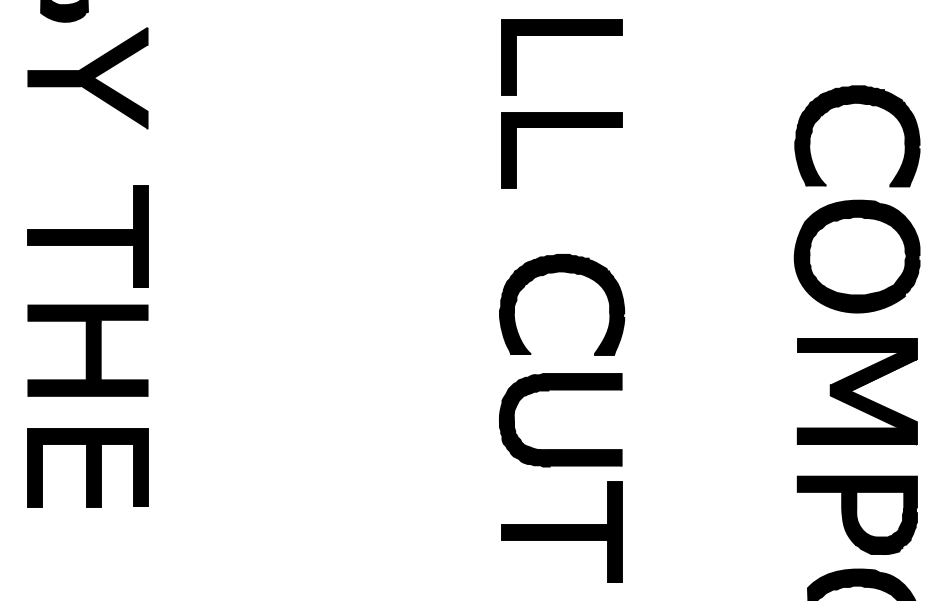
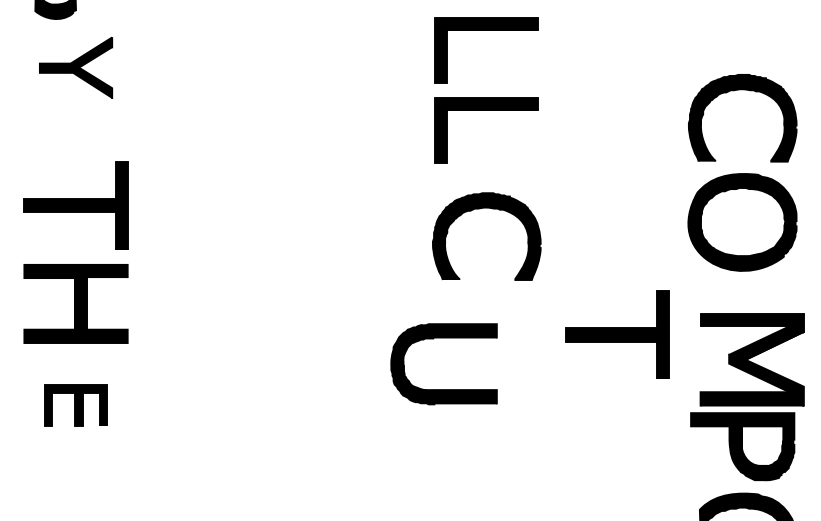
part: (87, 78) -> (75, 68), size x0.7
part: (568, 273) -> (492, 209), moved
part: (856, 391) -> (751, 360), moved
part: (560, 449) -> (443, 389), moved
part: (87, 467) -> (75, 405), size x0.6
part: (561, 531) -> (617, 334), moved

